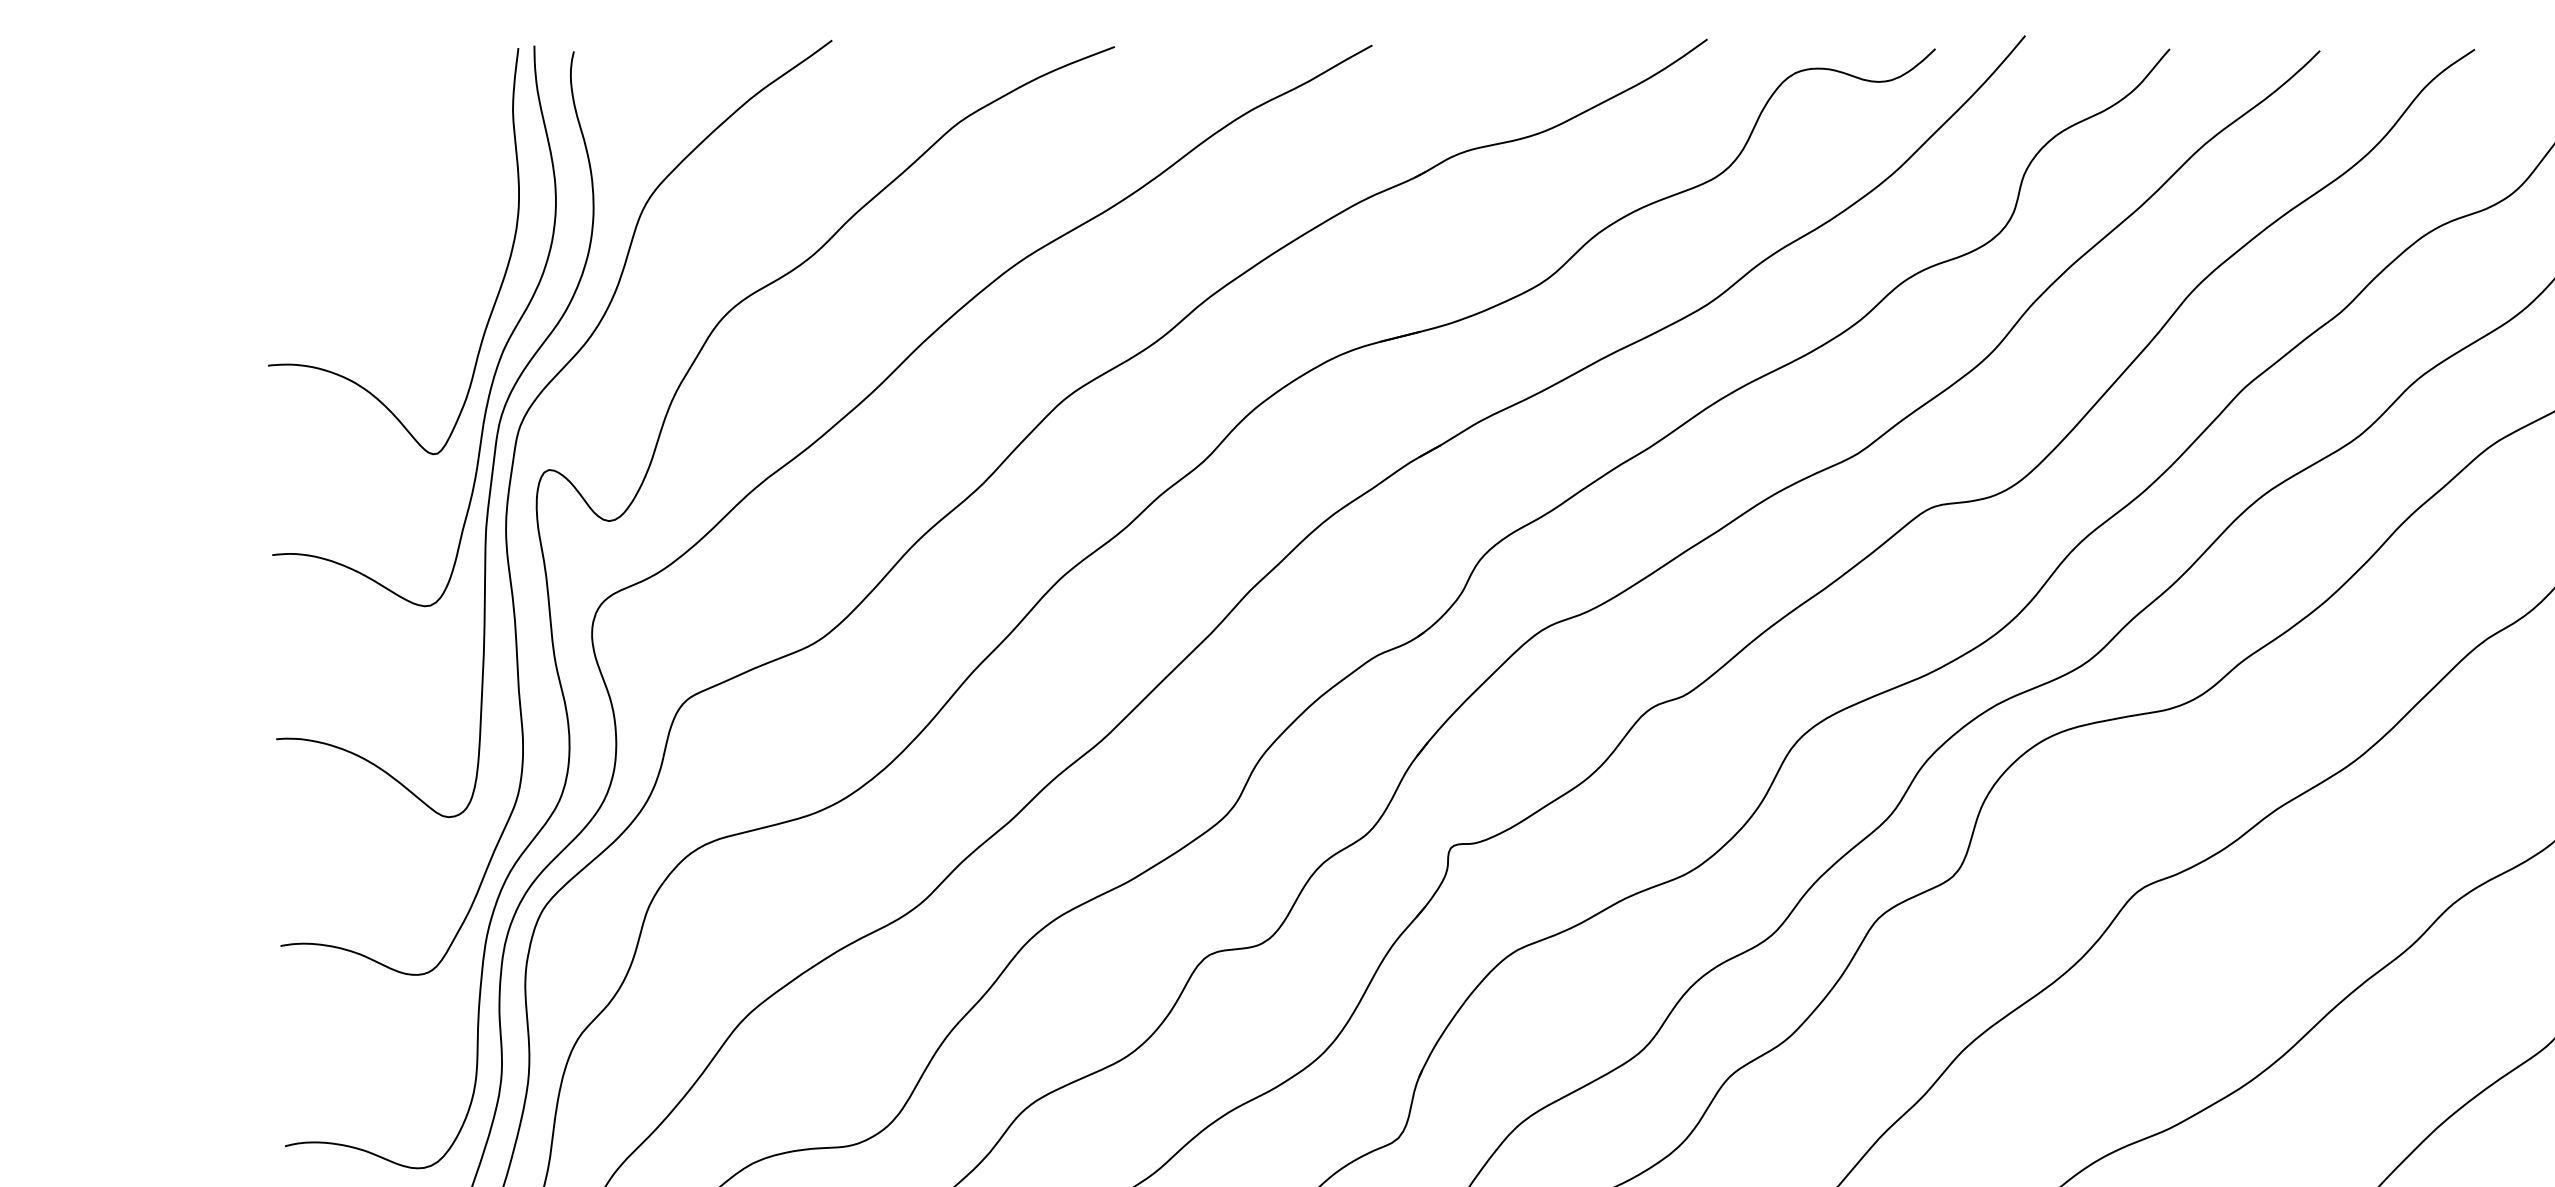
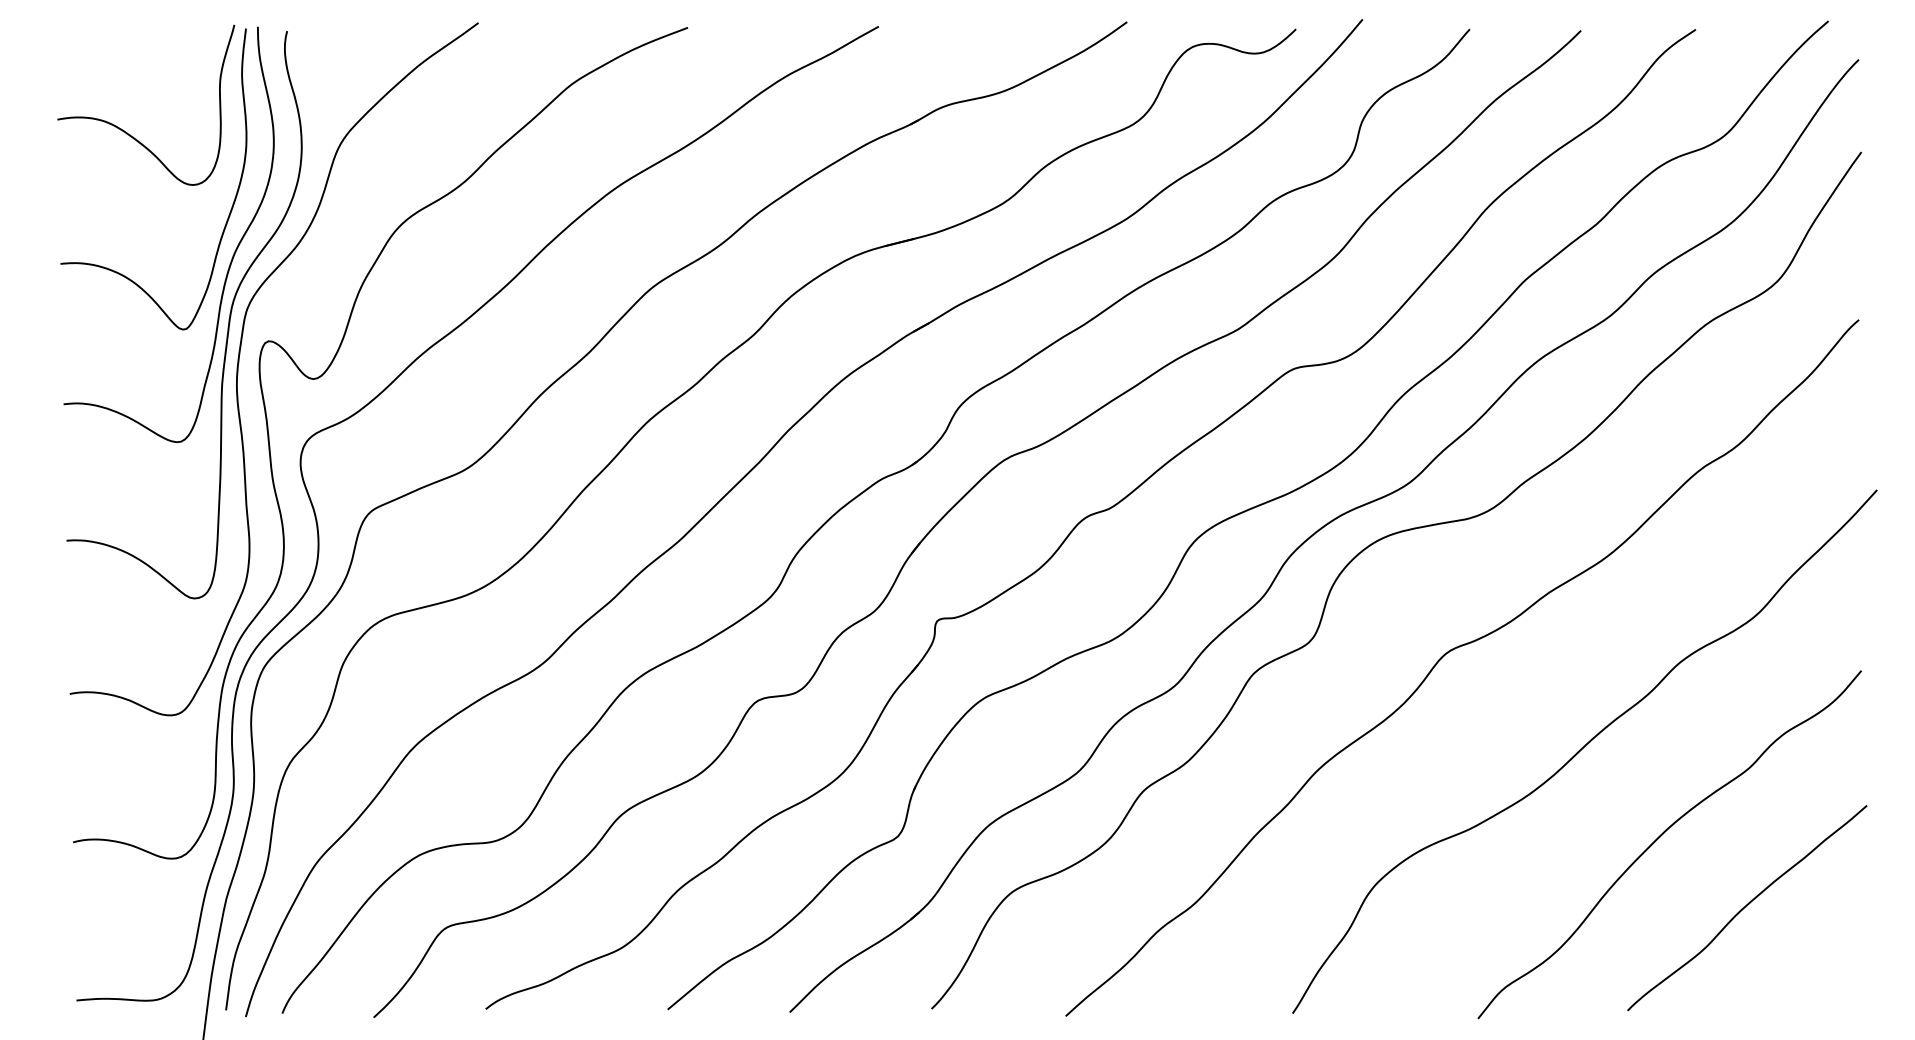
curve: (357, 186) -> (126, 131), added

